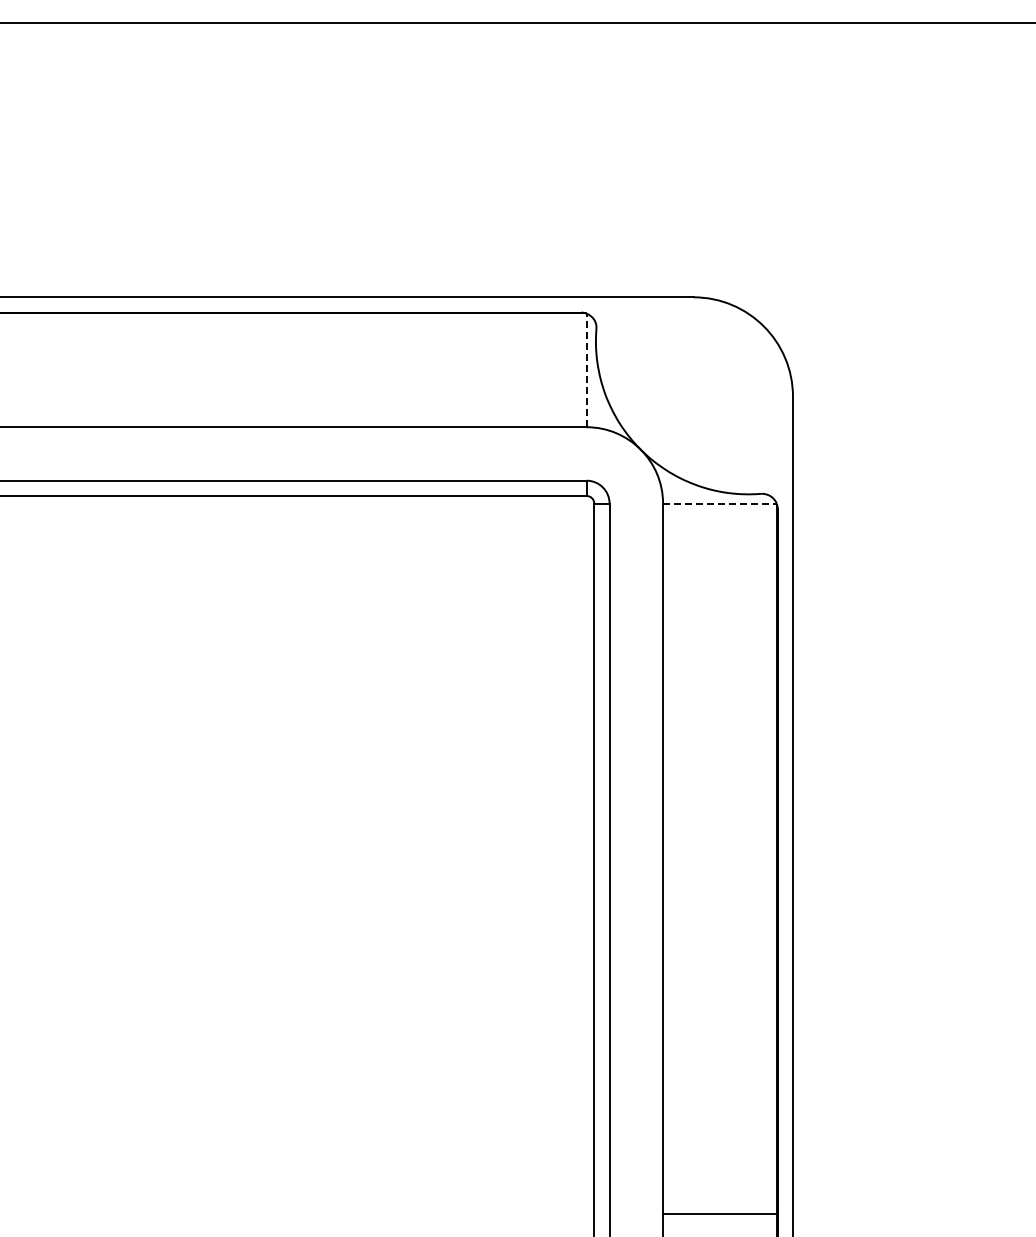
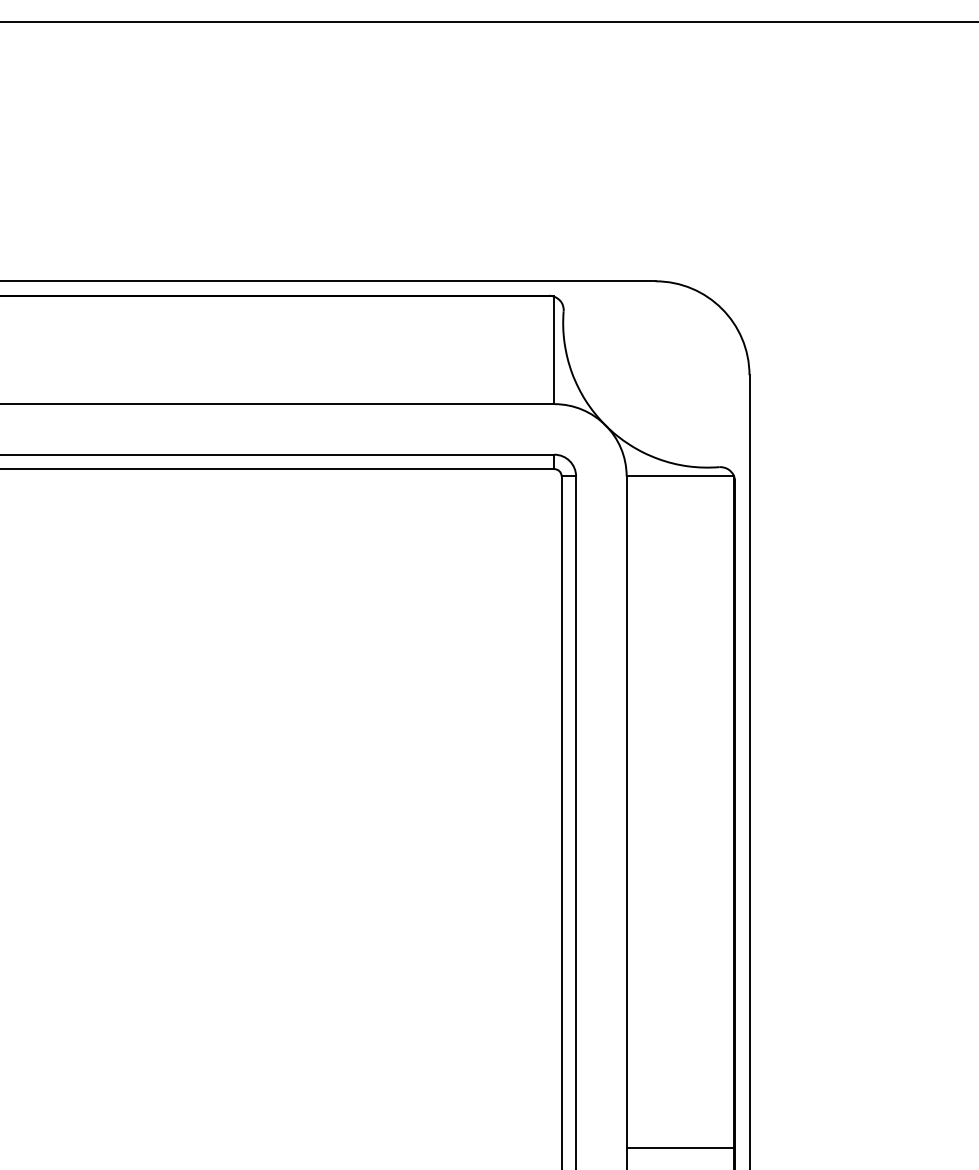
line: (586, 370) -> (554, 350), dashed -> solid
line: (719, 503) -> (680, 476), dashed -> solid

